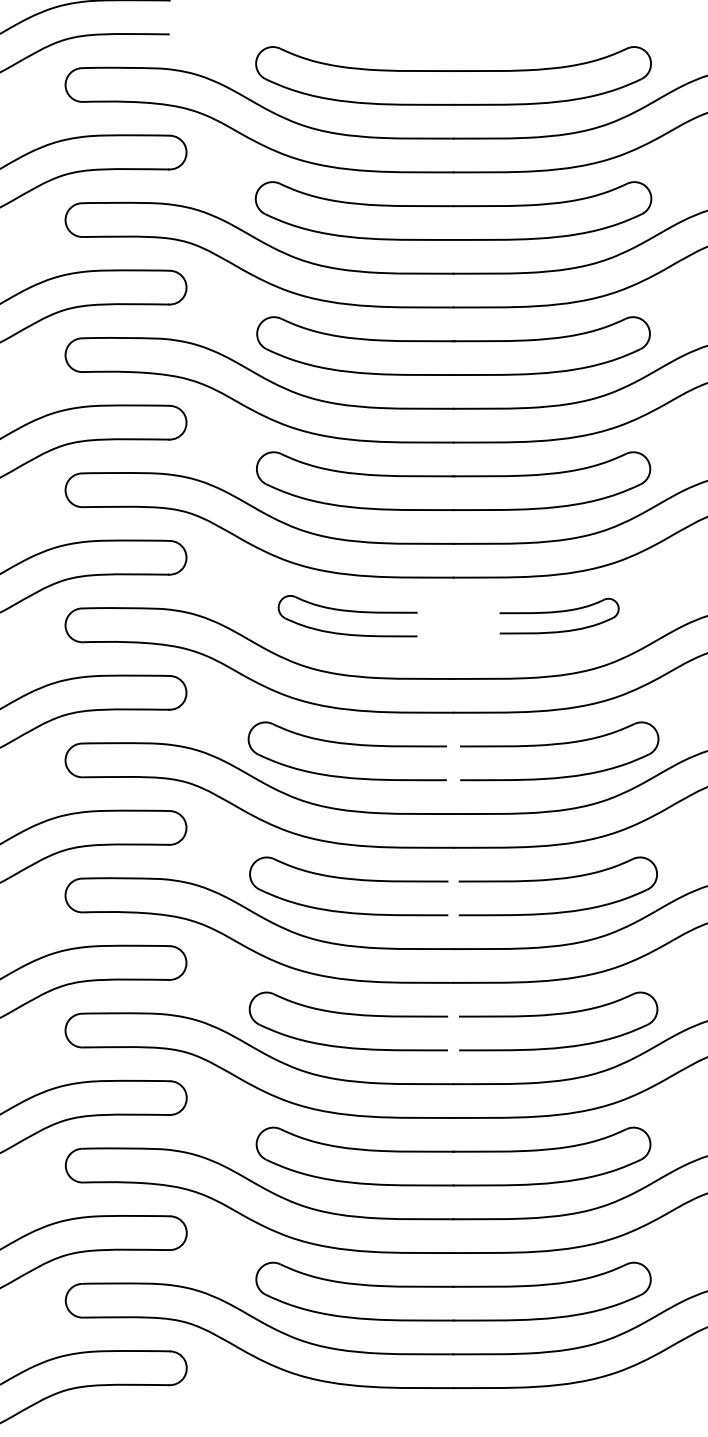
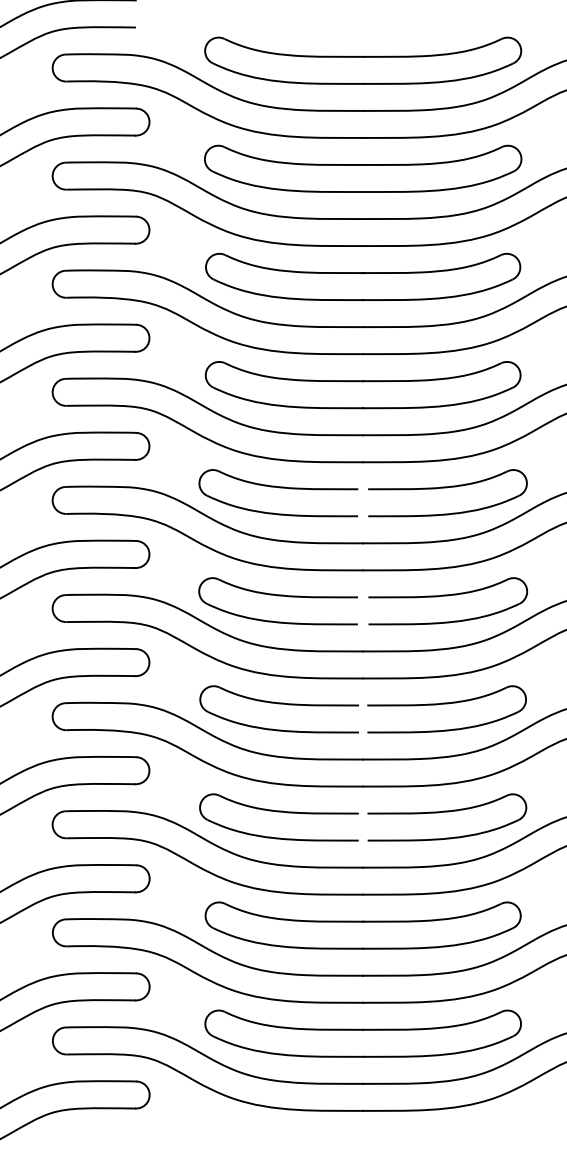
part: (347, 615) -> (278, 492), size x1.43
part: (559, 615) -> (447, 492), size x1.67

